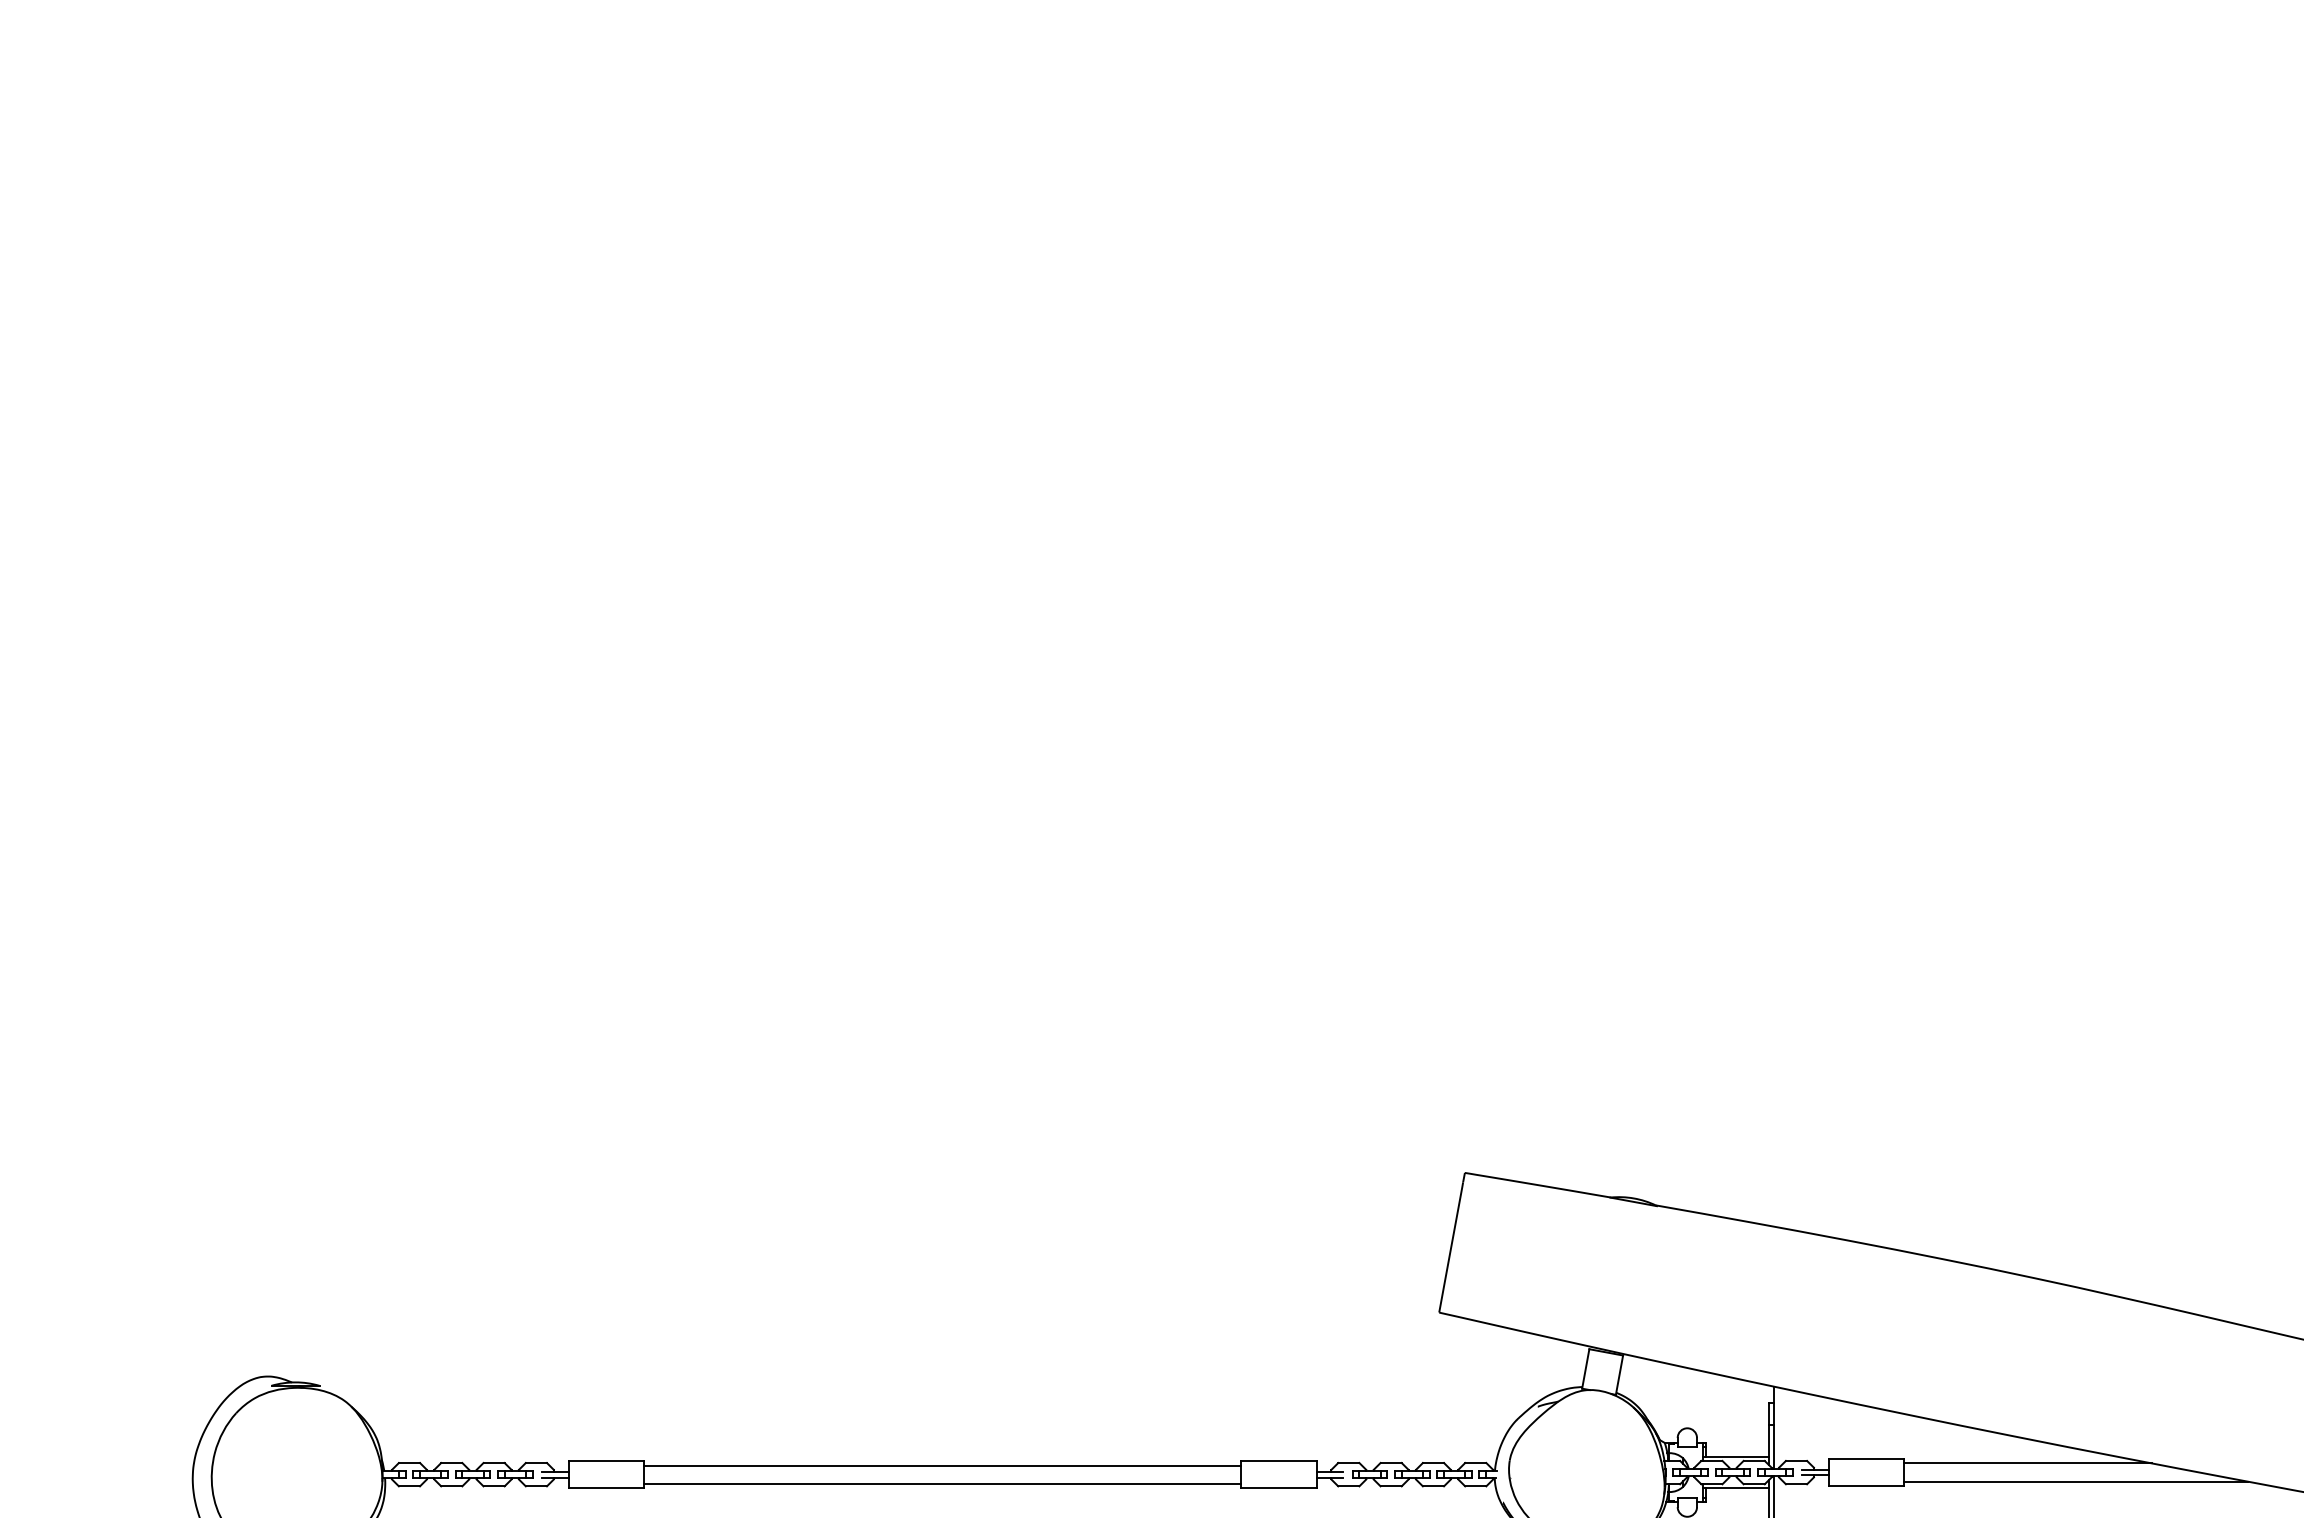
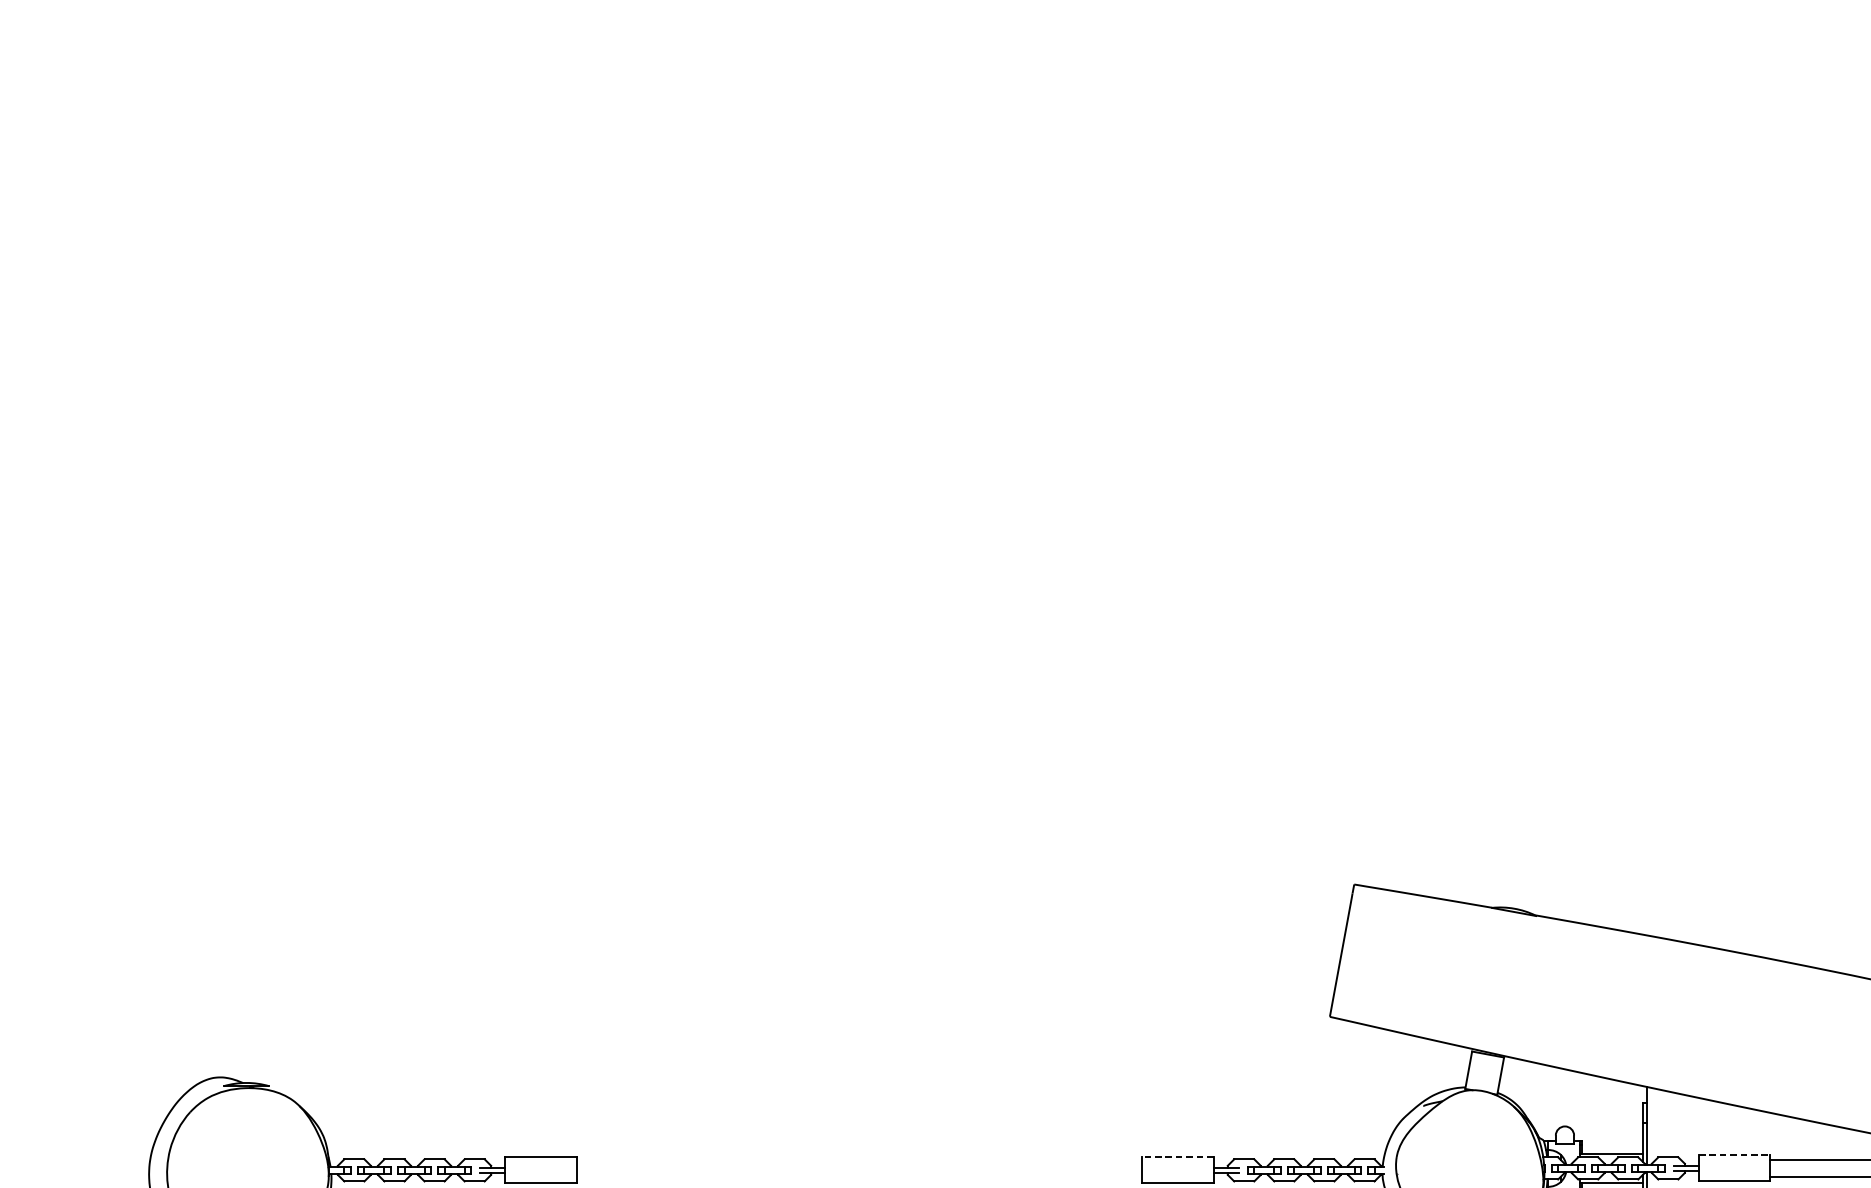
line: (1866, 1458) -> (1734, 1155), solid -> dashed
line: (1278, 1460) -> (1177, 1156), solid -> dashed
line: (942, 1465) -> (859, 1161), removed
line: (942, 1483) -> (859, 1178), removed

